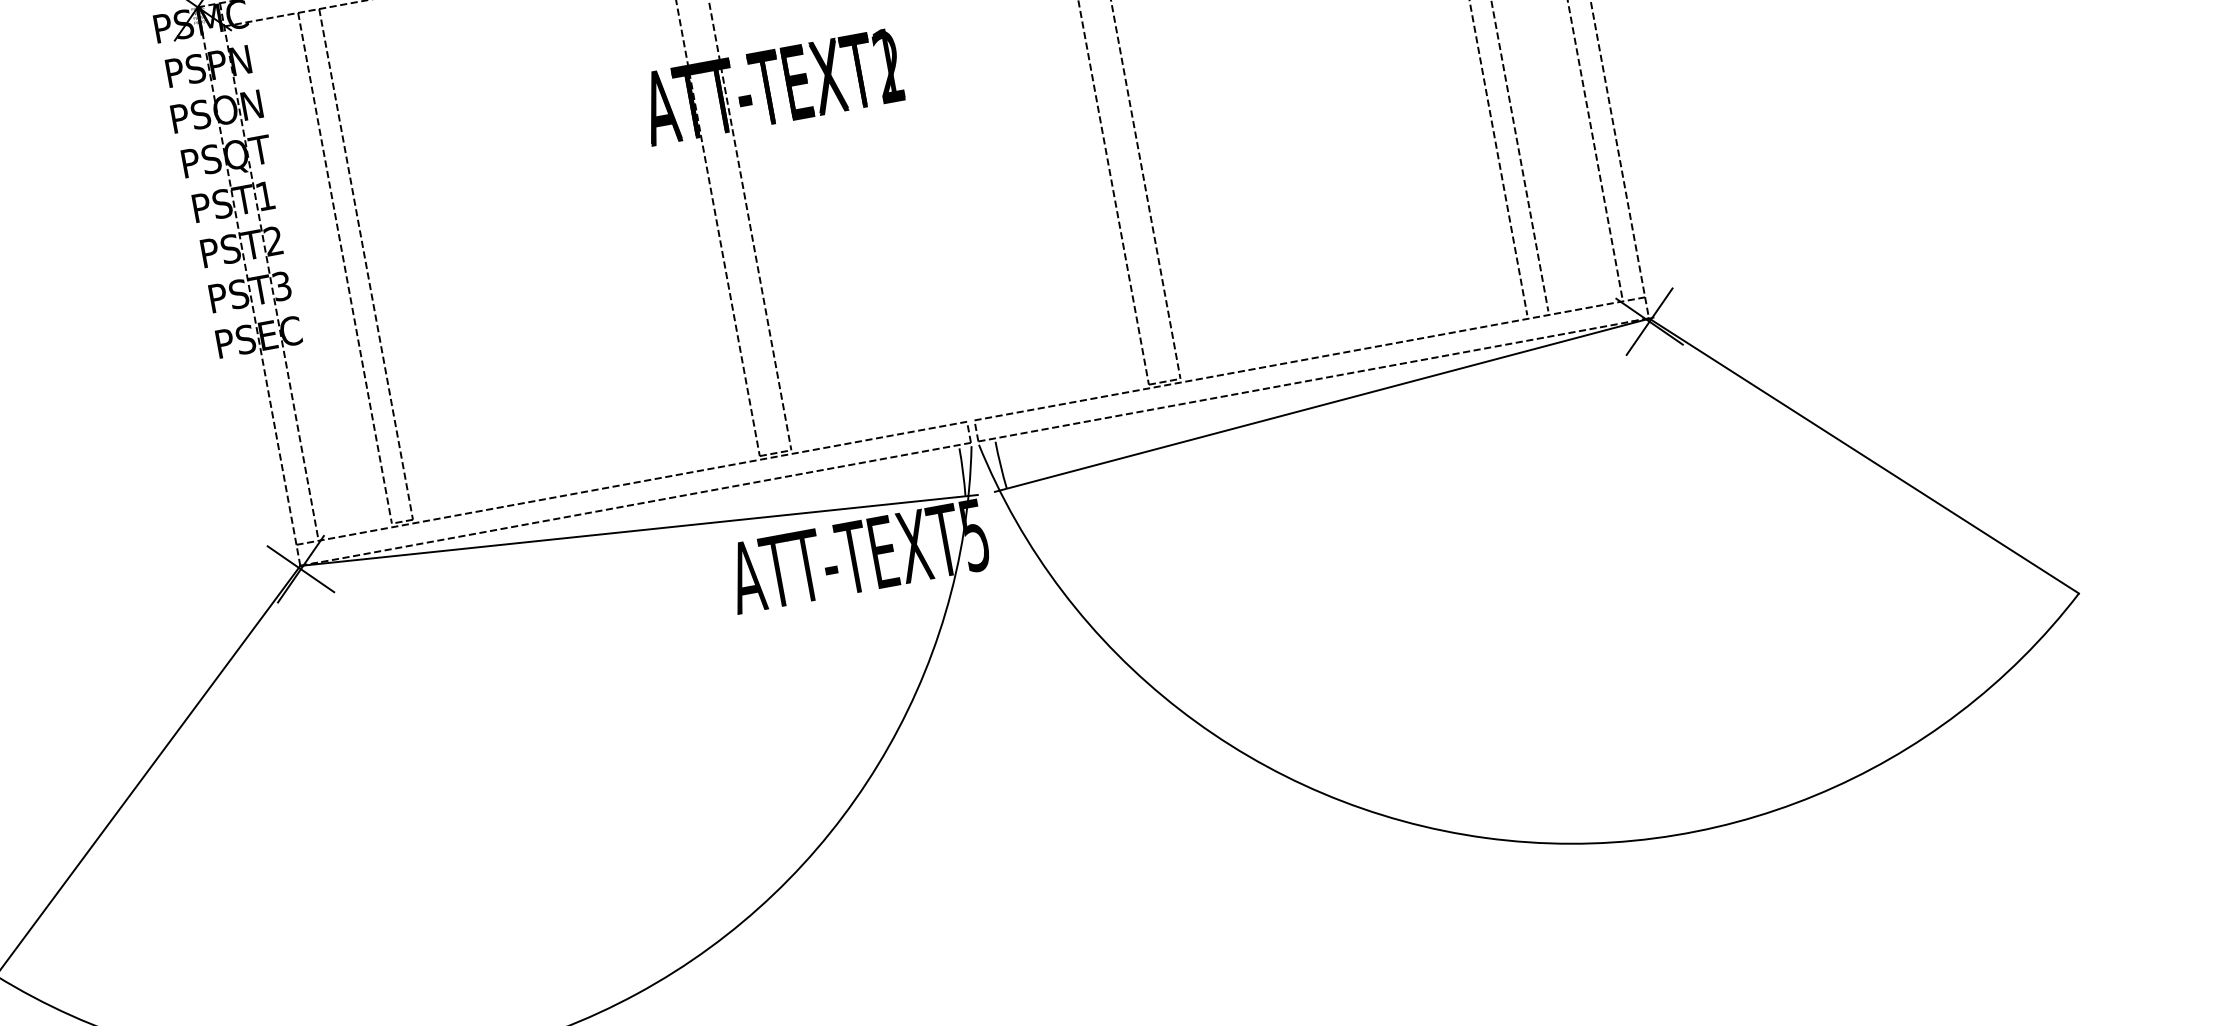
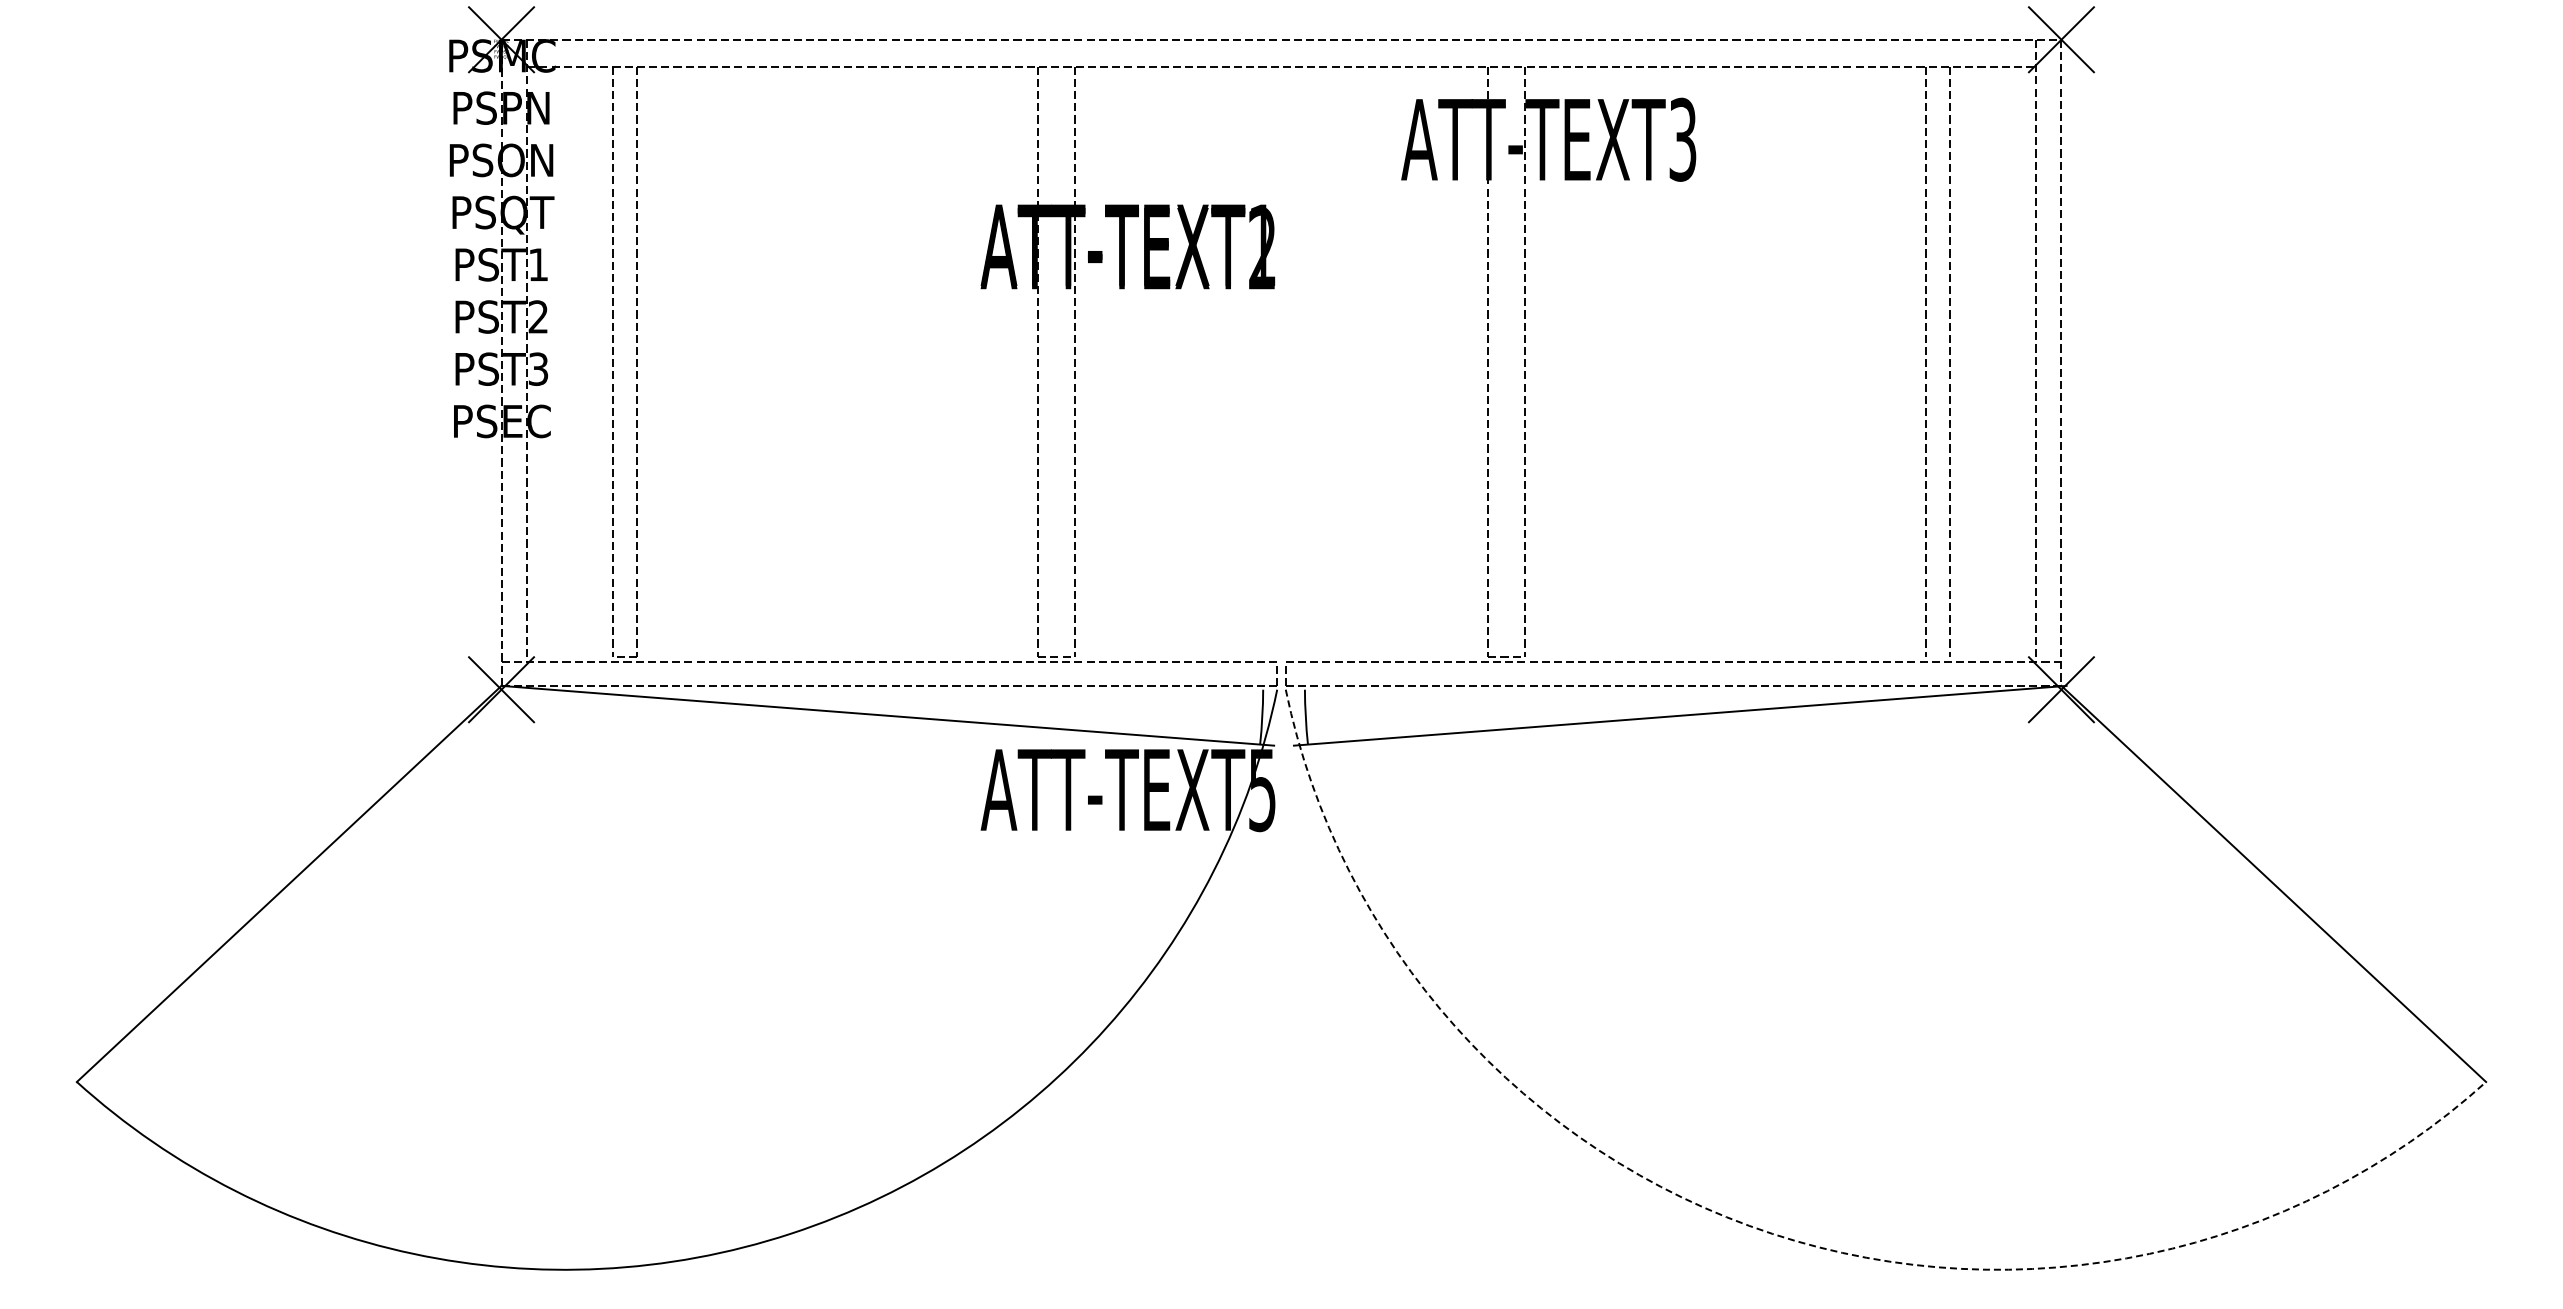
arc: (1486, 837) -> (1772, 1233), solid -> dashed

